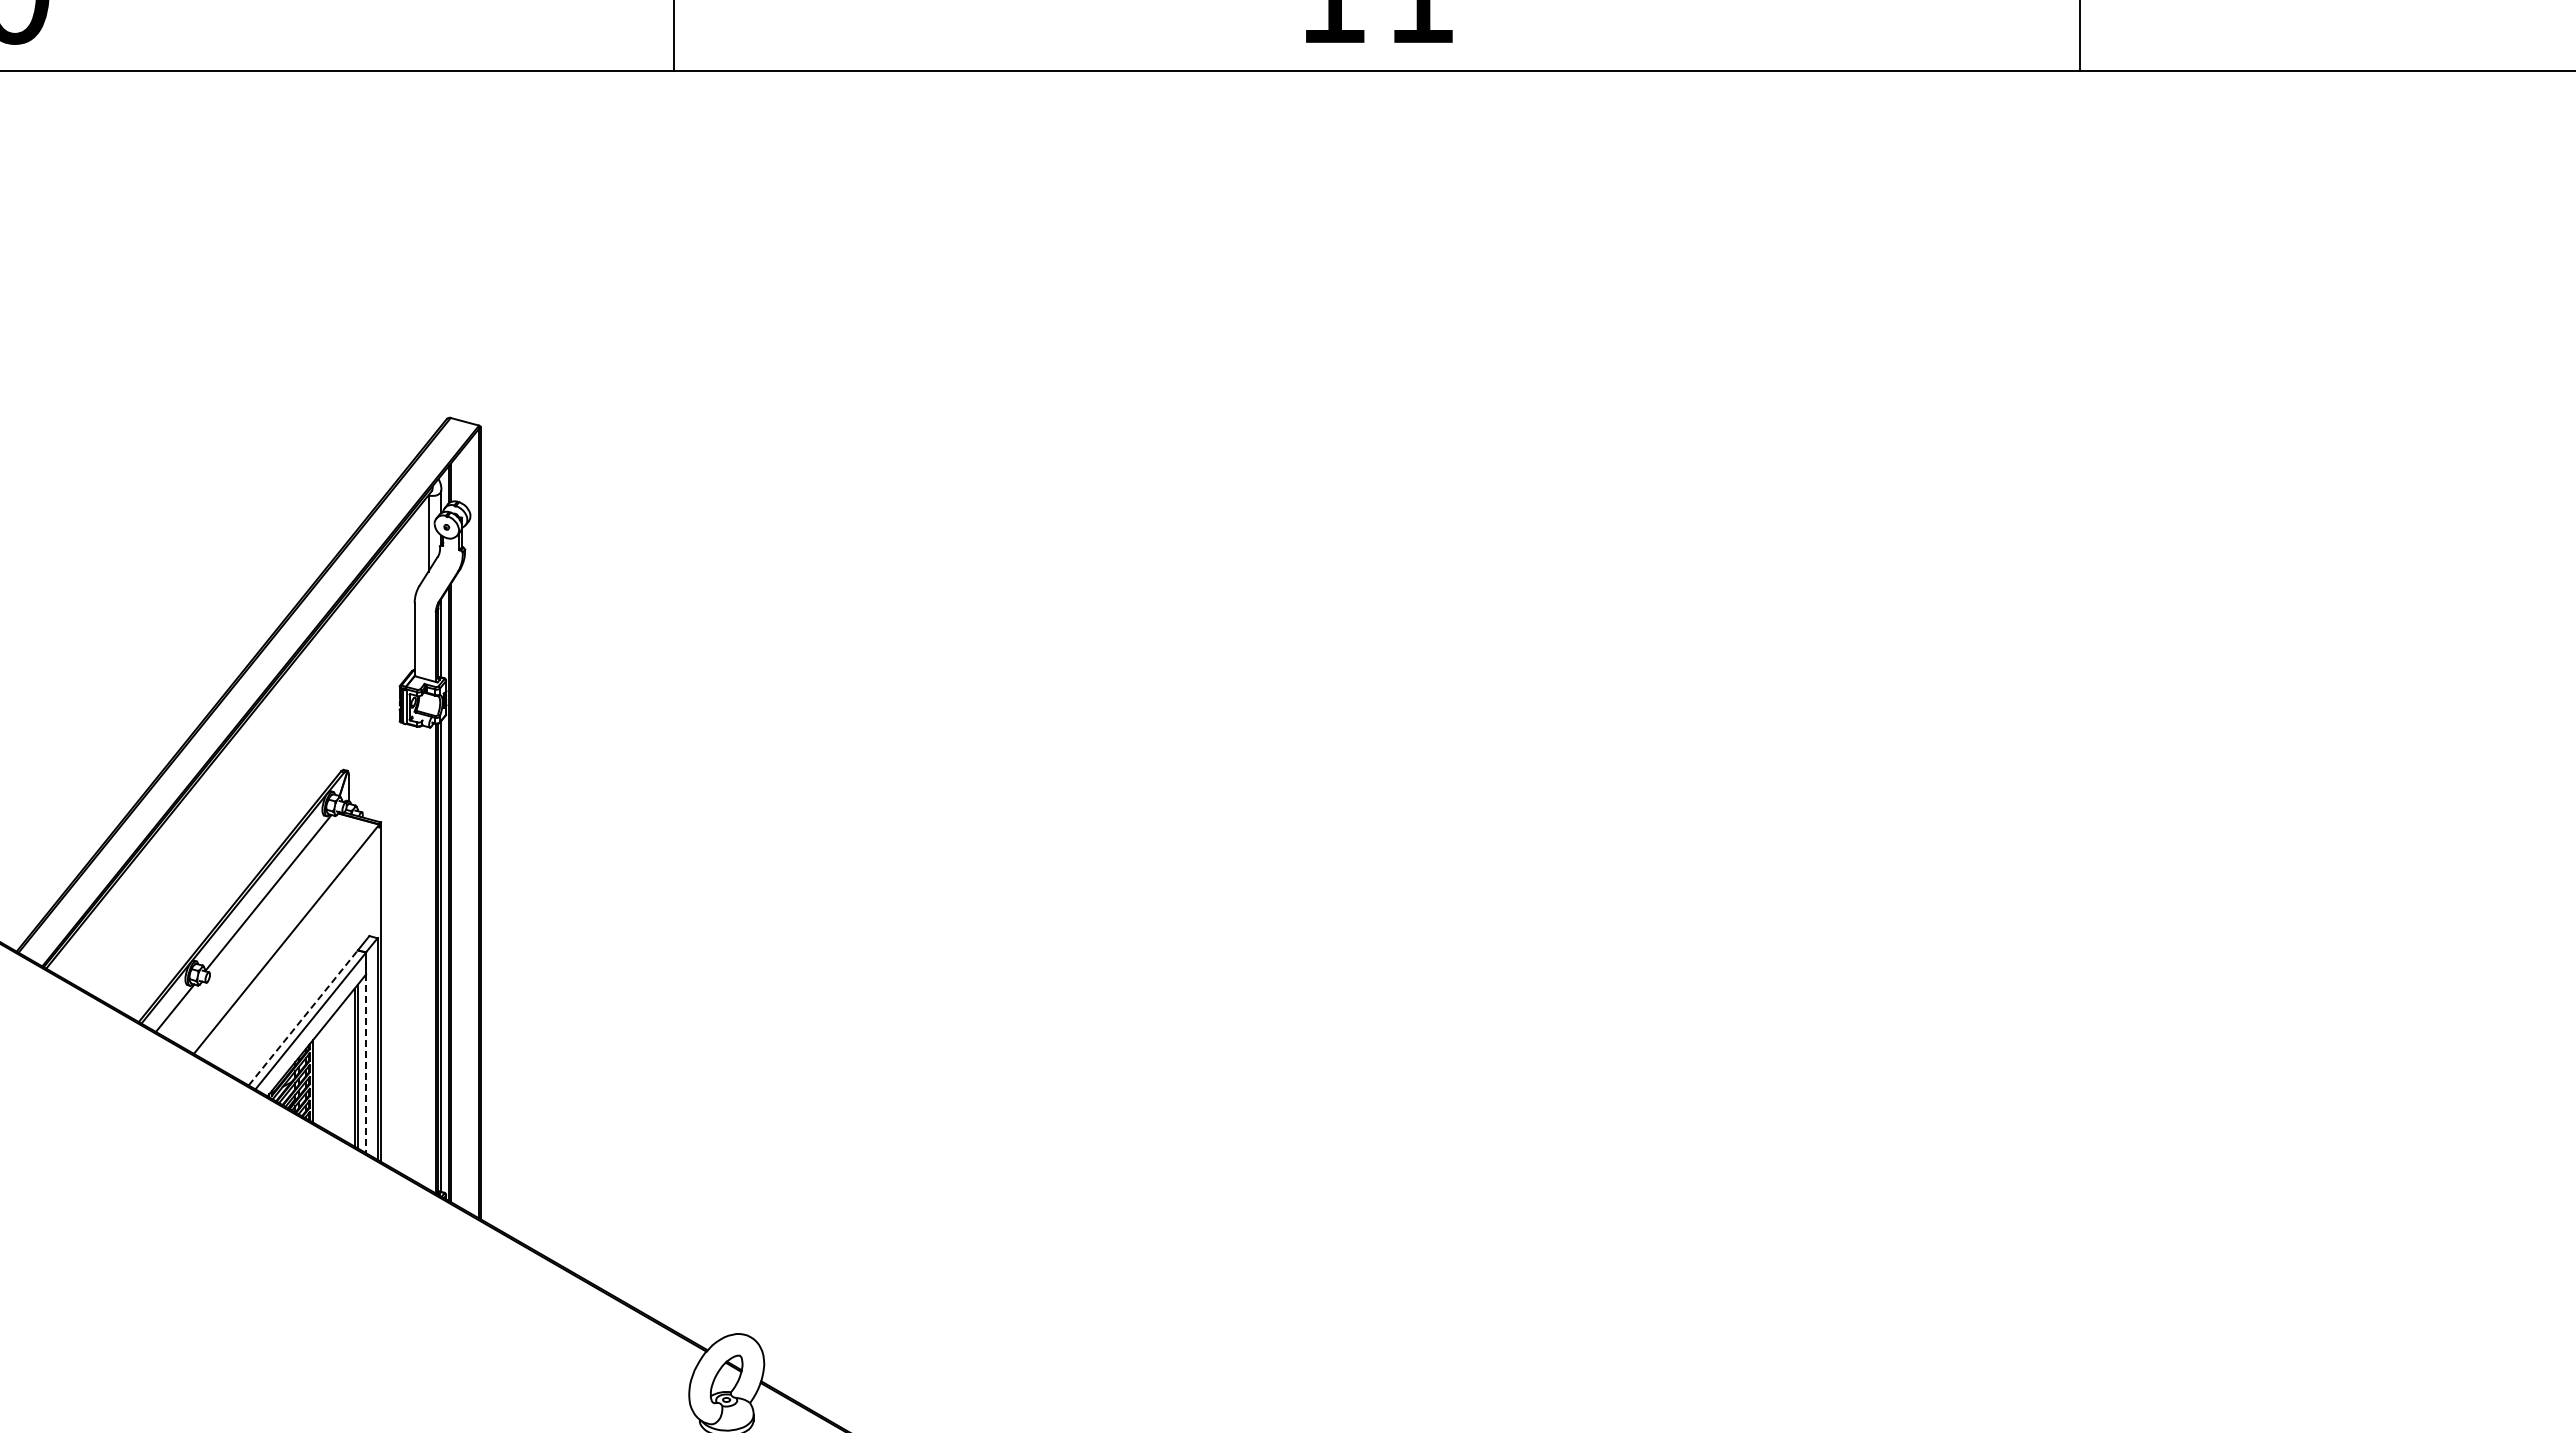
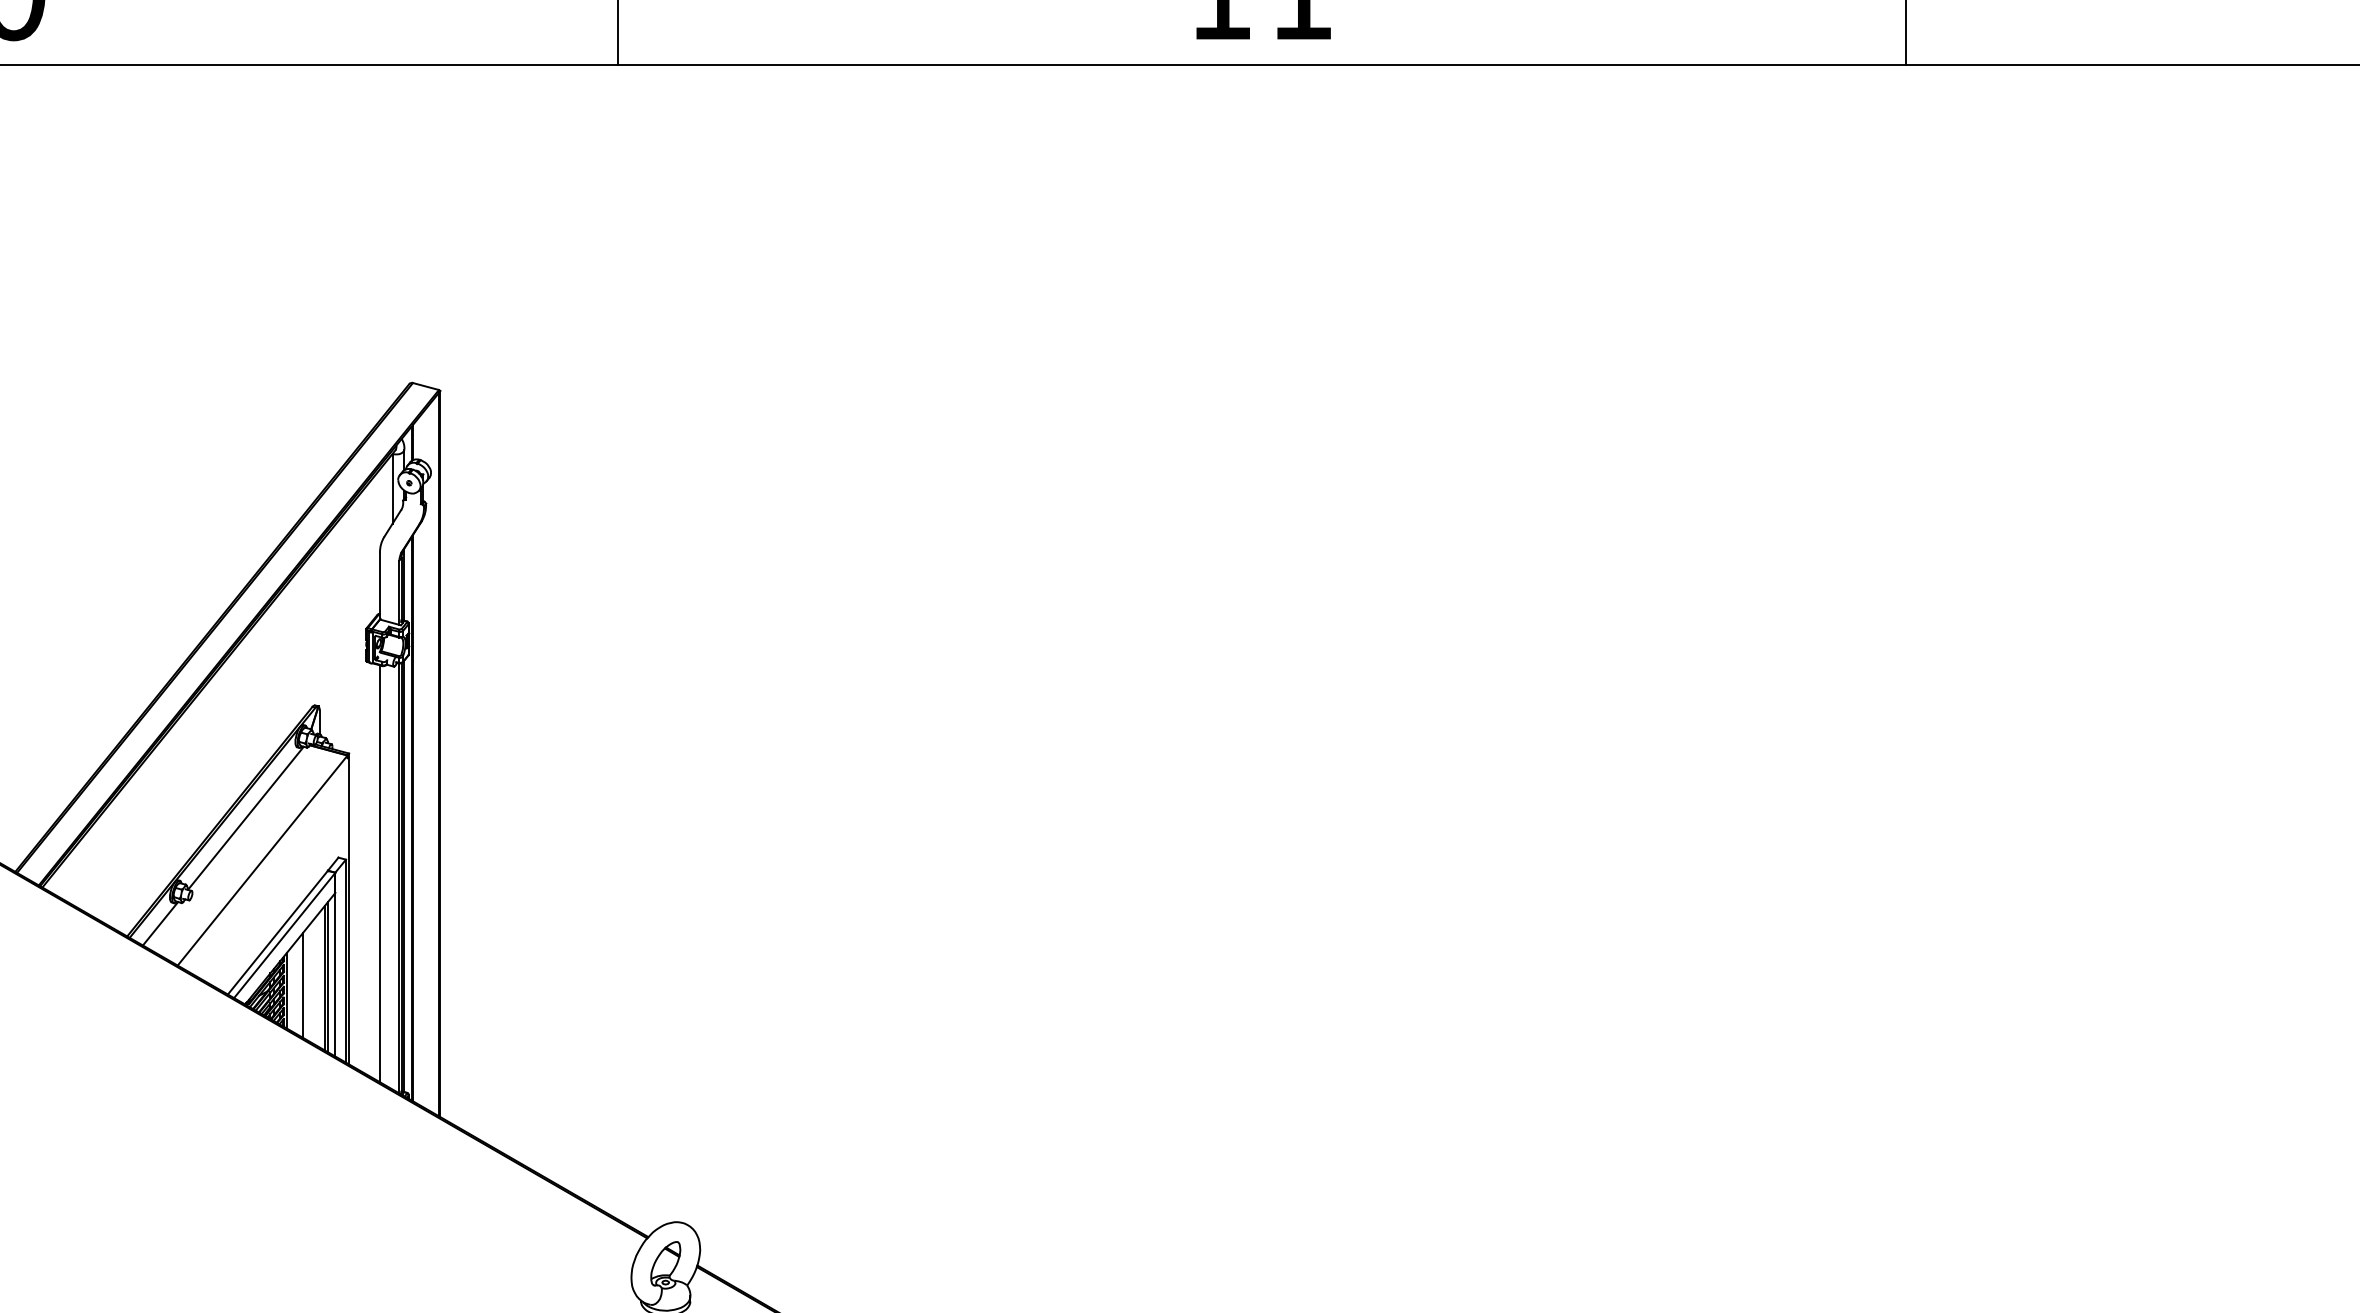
line: (414, 953) -> (379, 873), added
line: (303, 1017) -> (278, 932), dashed -> solid
line: (366, 1053) -> (335, 965), dashed -> solid
line: (330, 1075) -> (302, 985), added

